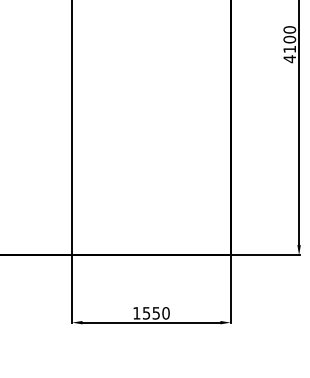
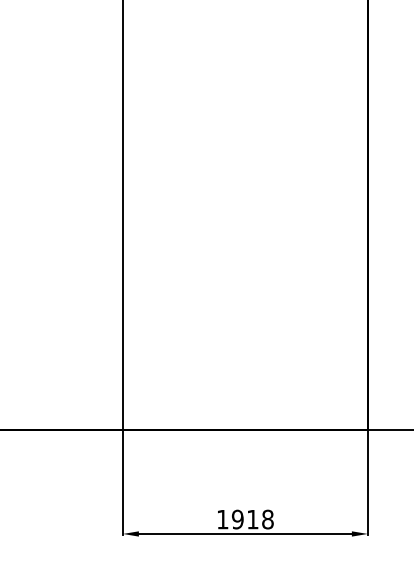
text: (155, 313) -> (251, 519), 1550 -> 1918

